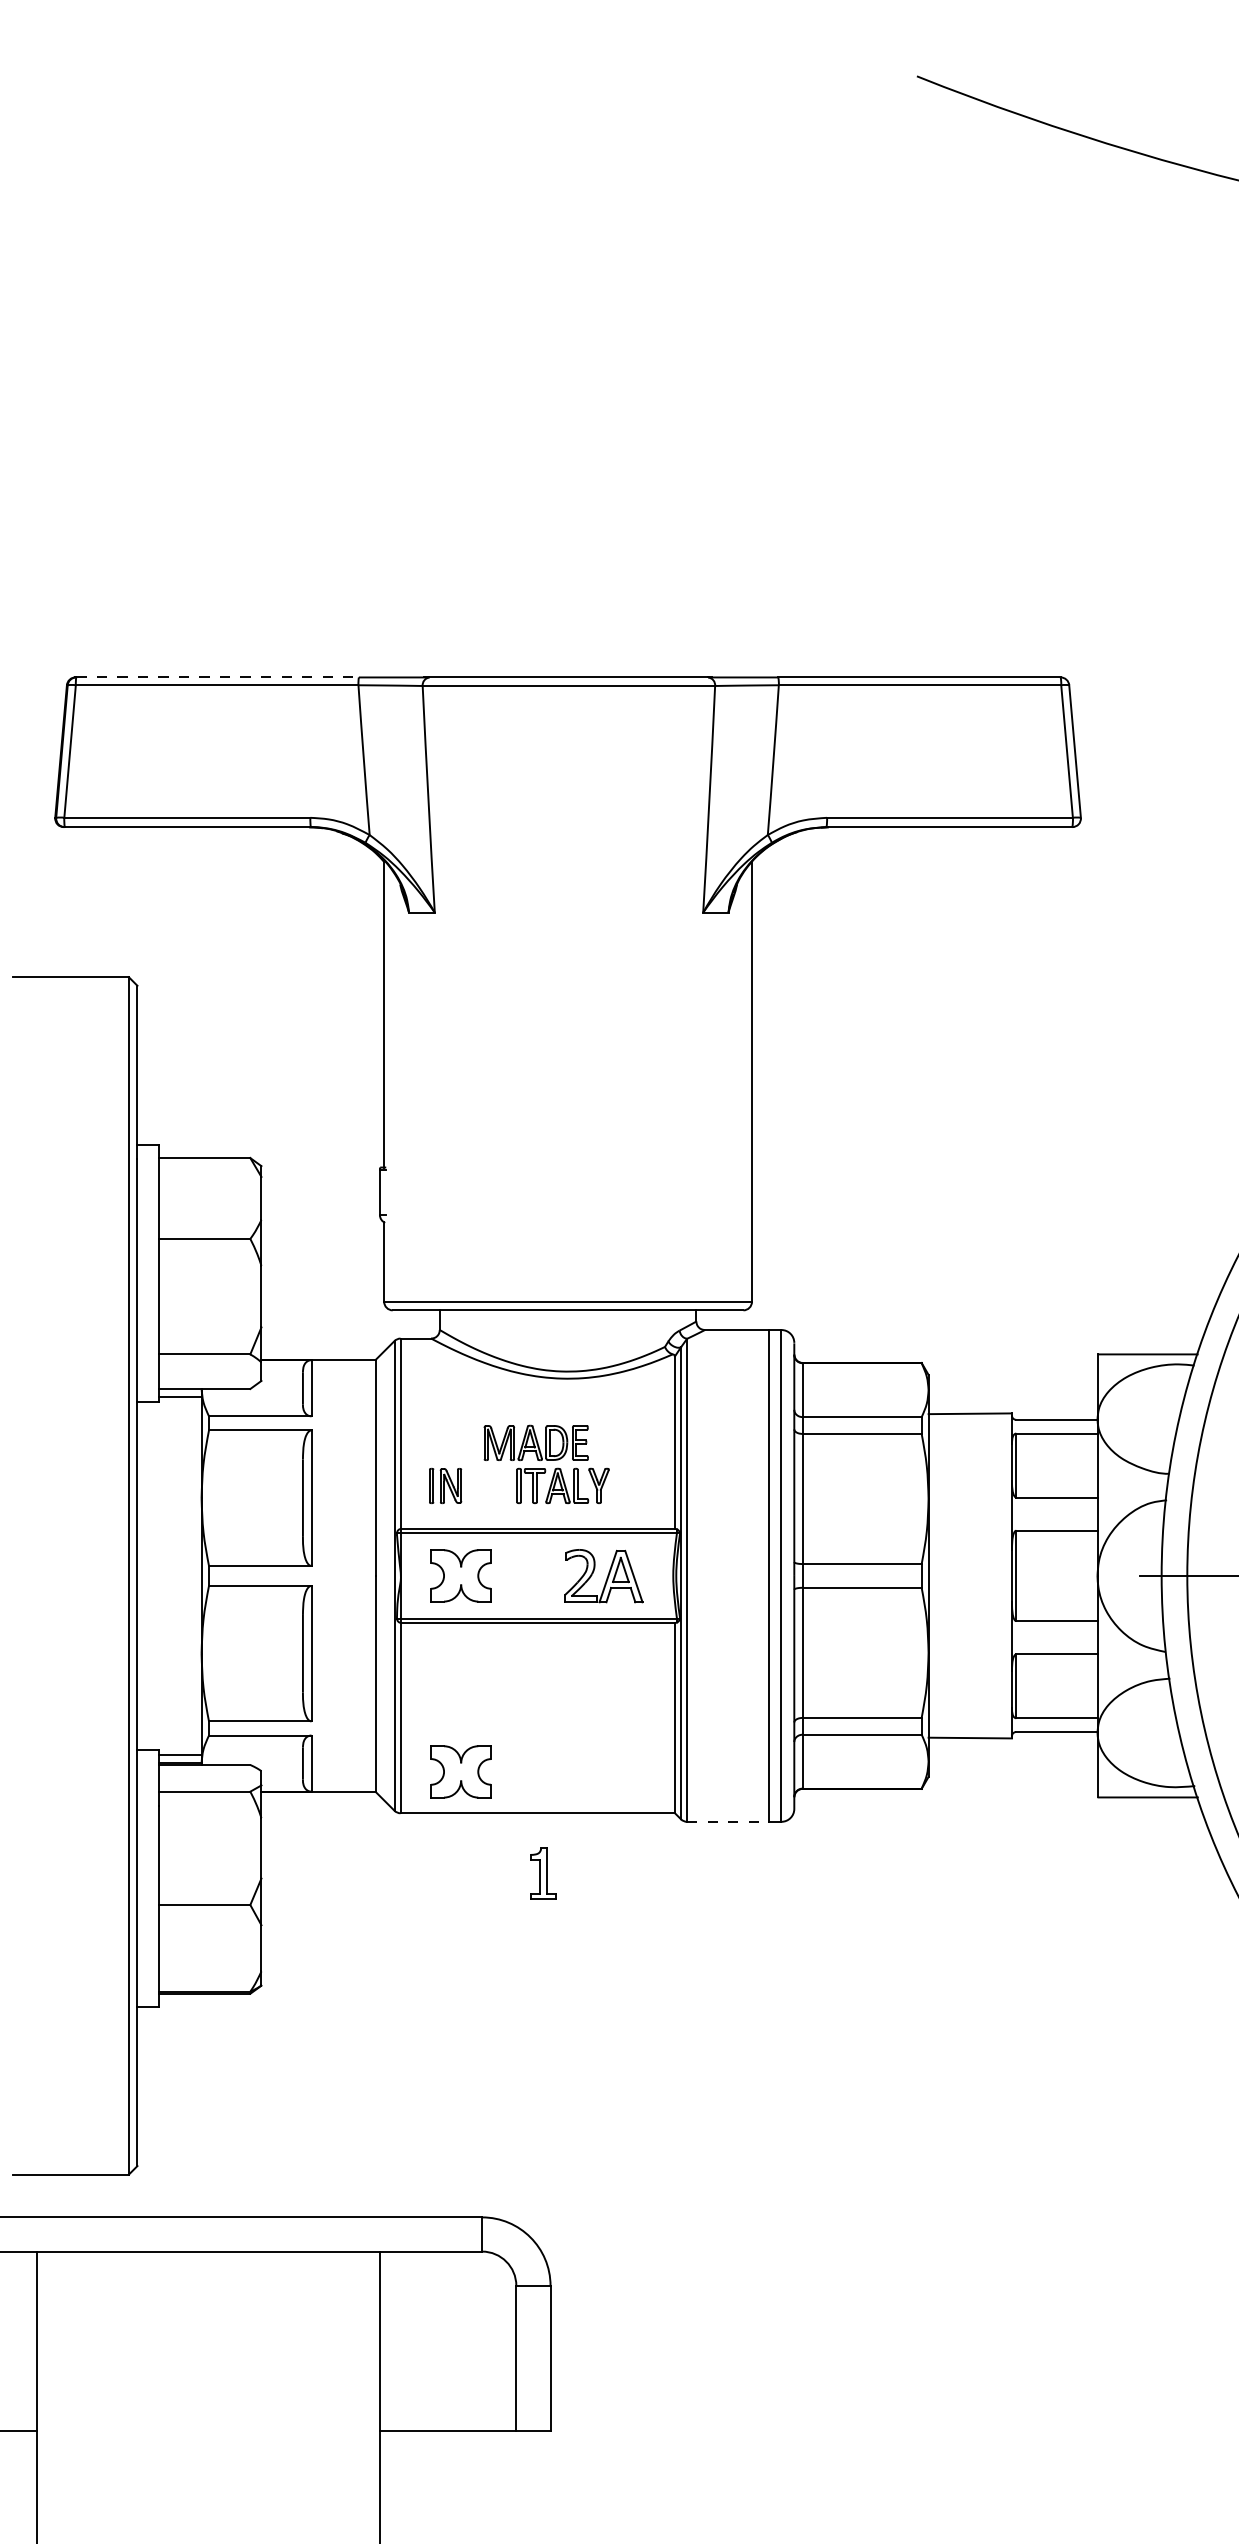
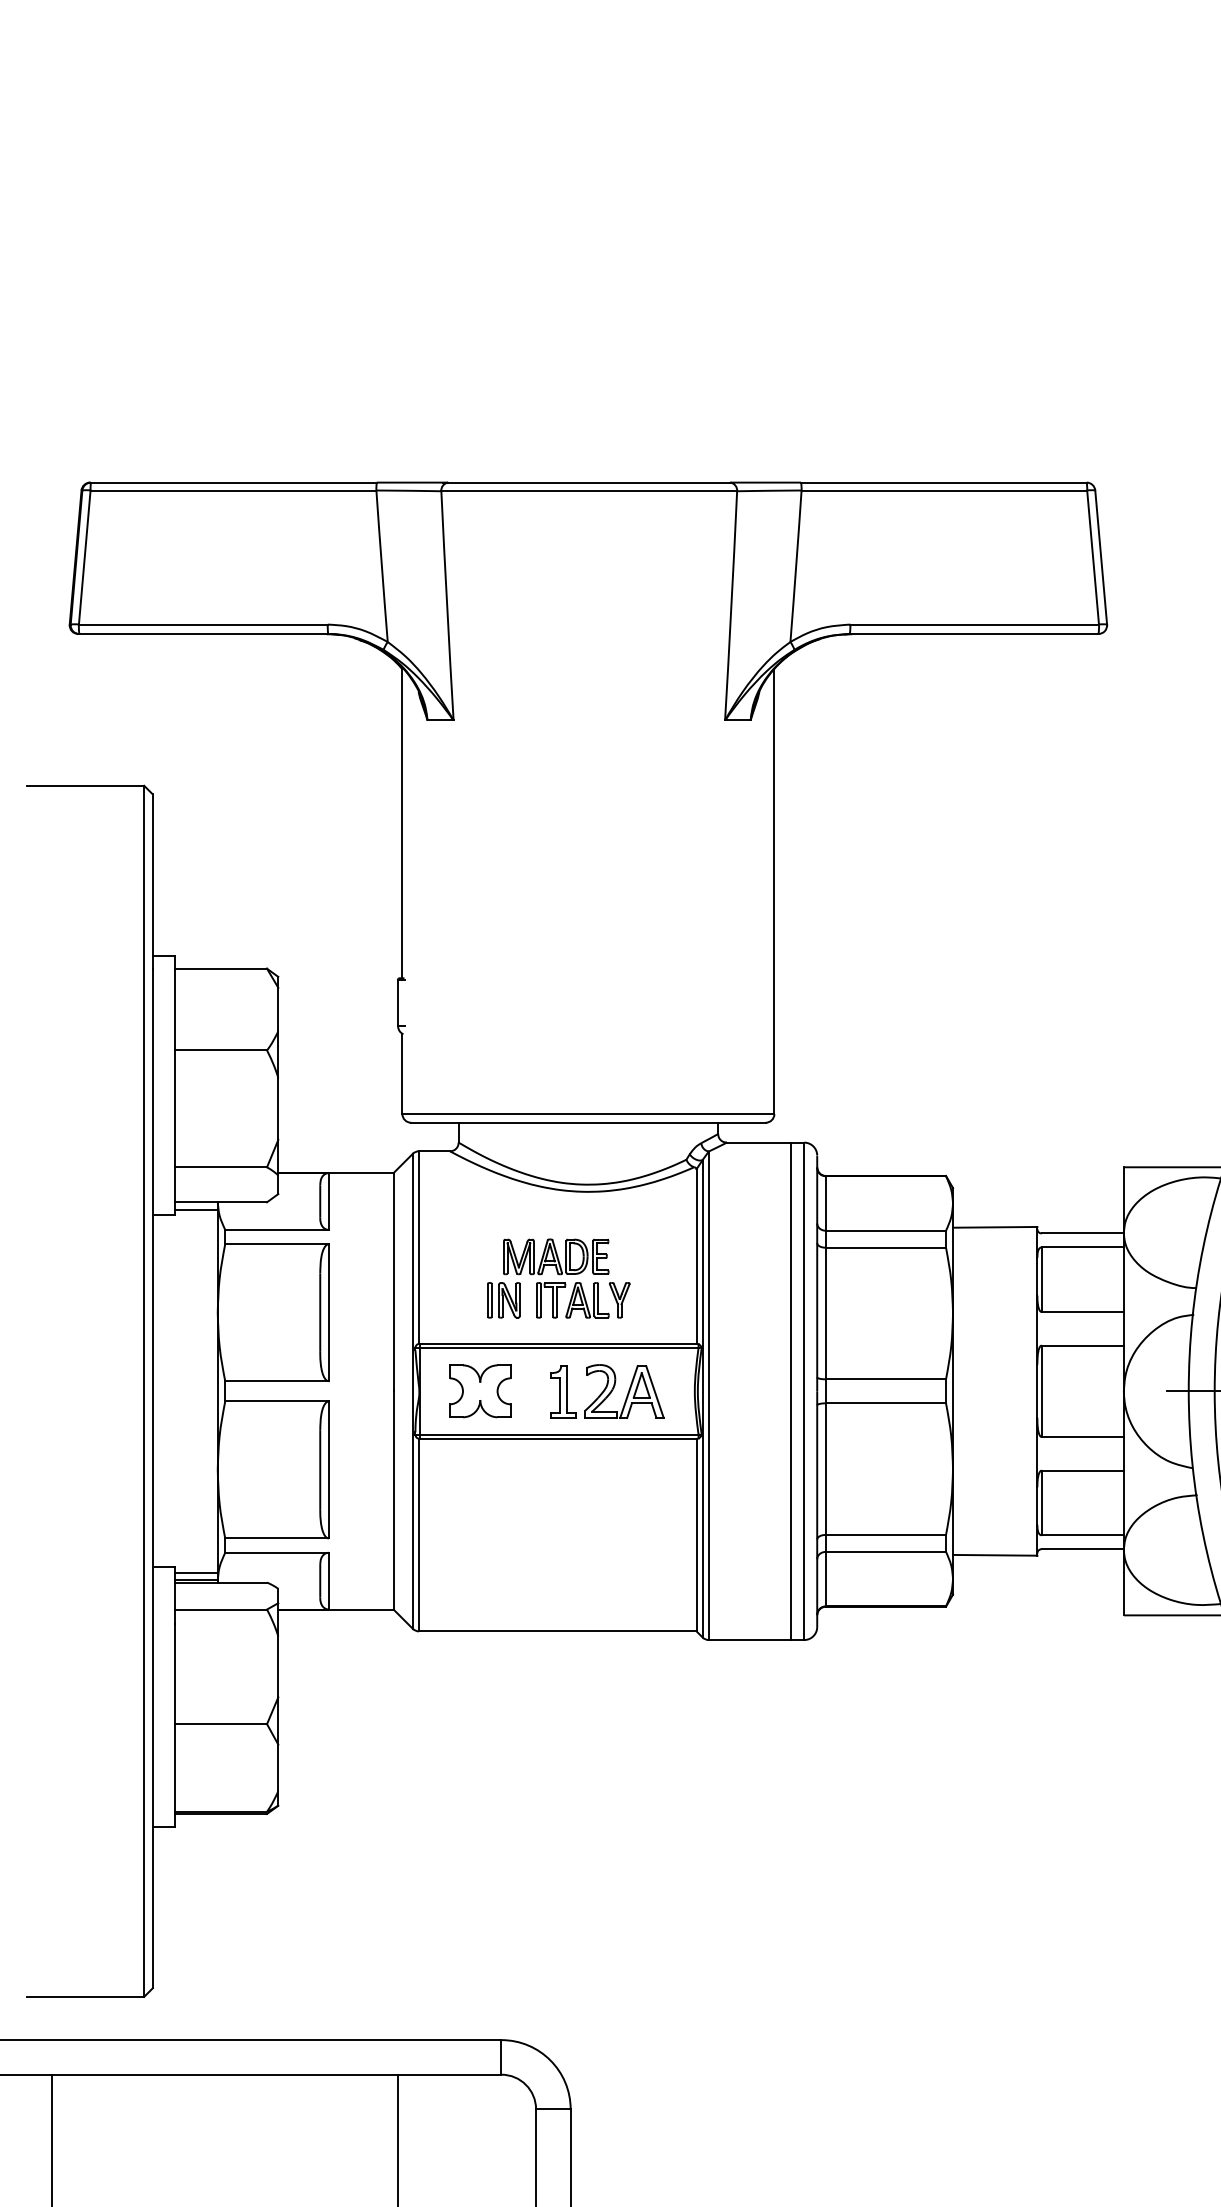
line: (218, 677) -> (234, 482), dashed -> solid
part: (445, 1485) -> (503, 1299), moved
part: (460, 1771) -> (479, 1589), removed
line: (727, 1821) -> (749, 1639), dashed -> solid
part: (543, 1873) -> (563, 1391), moved

